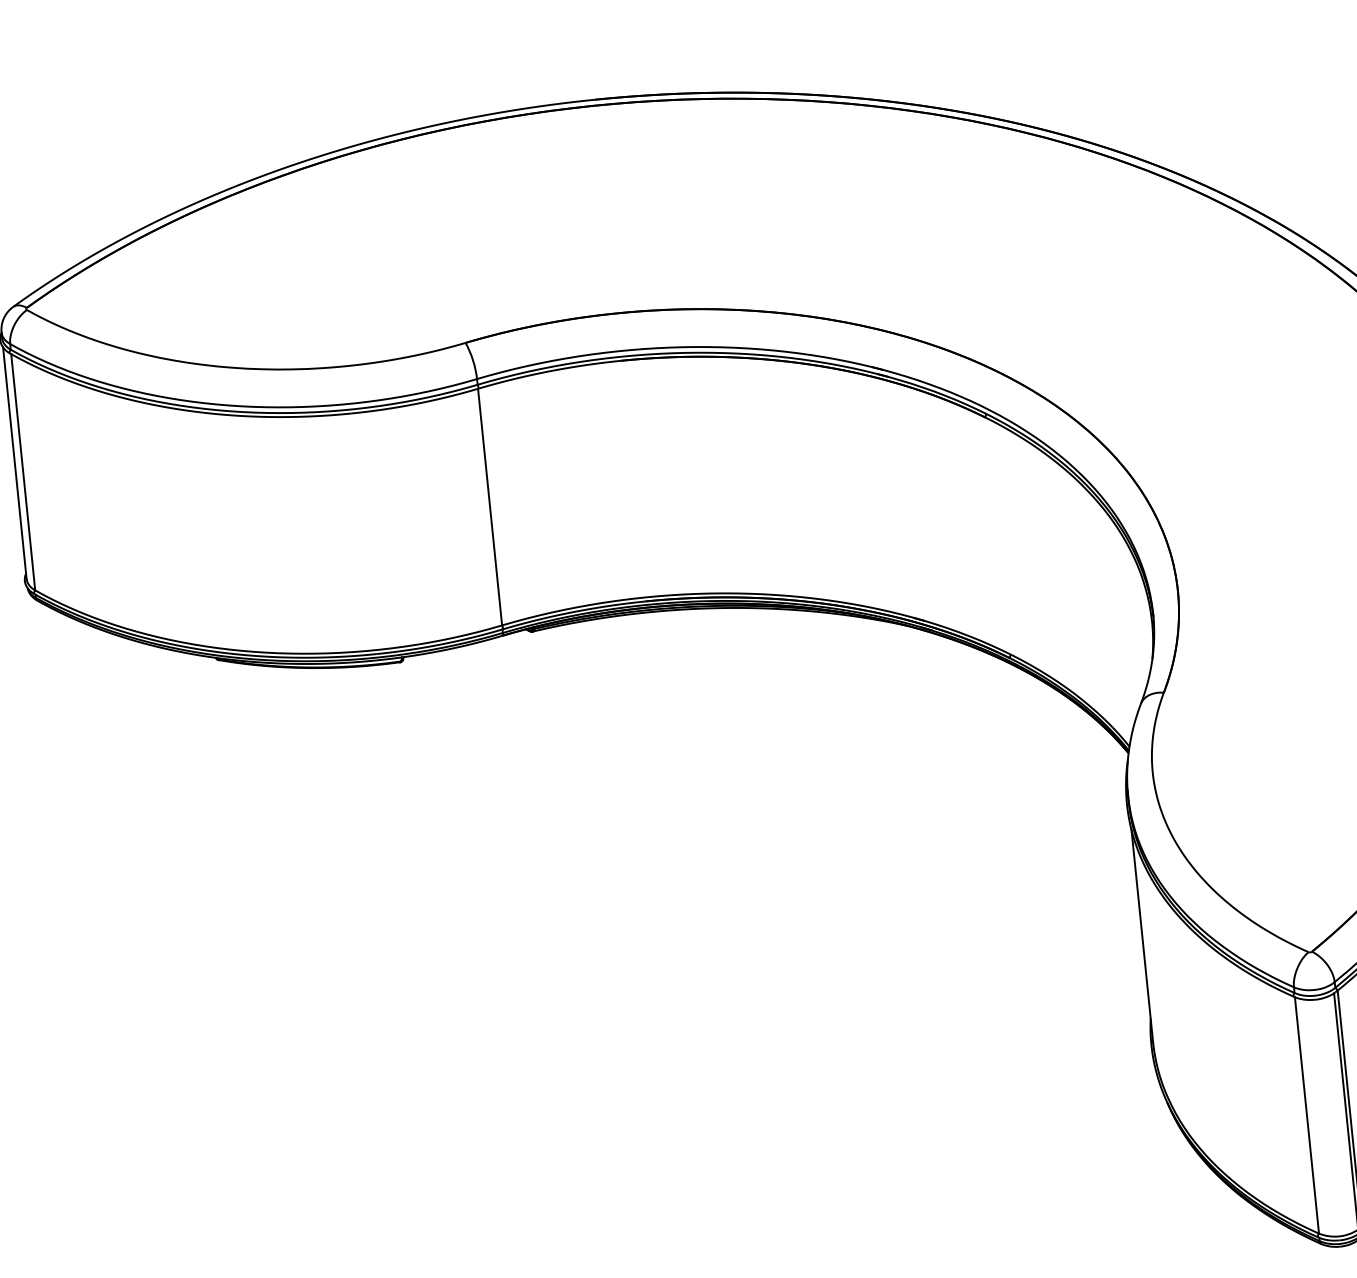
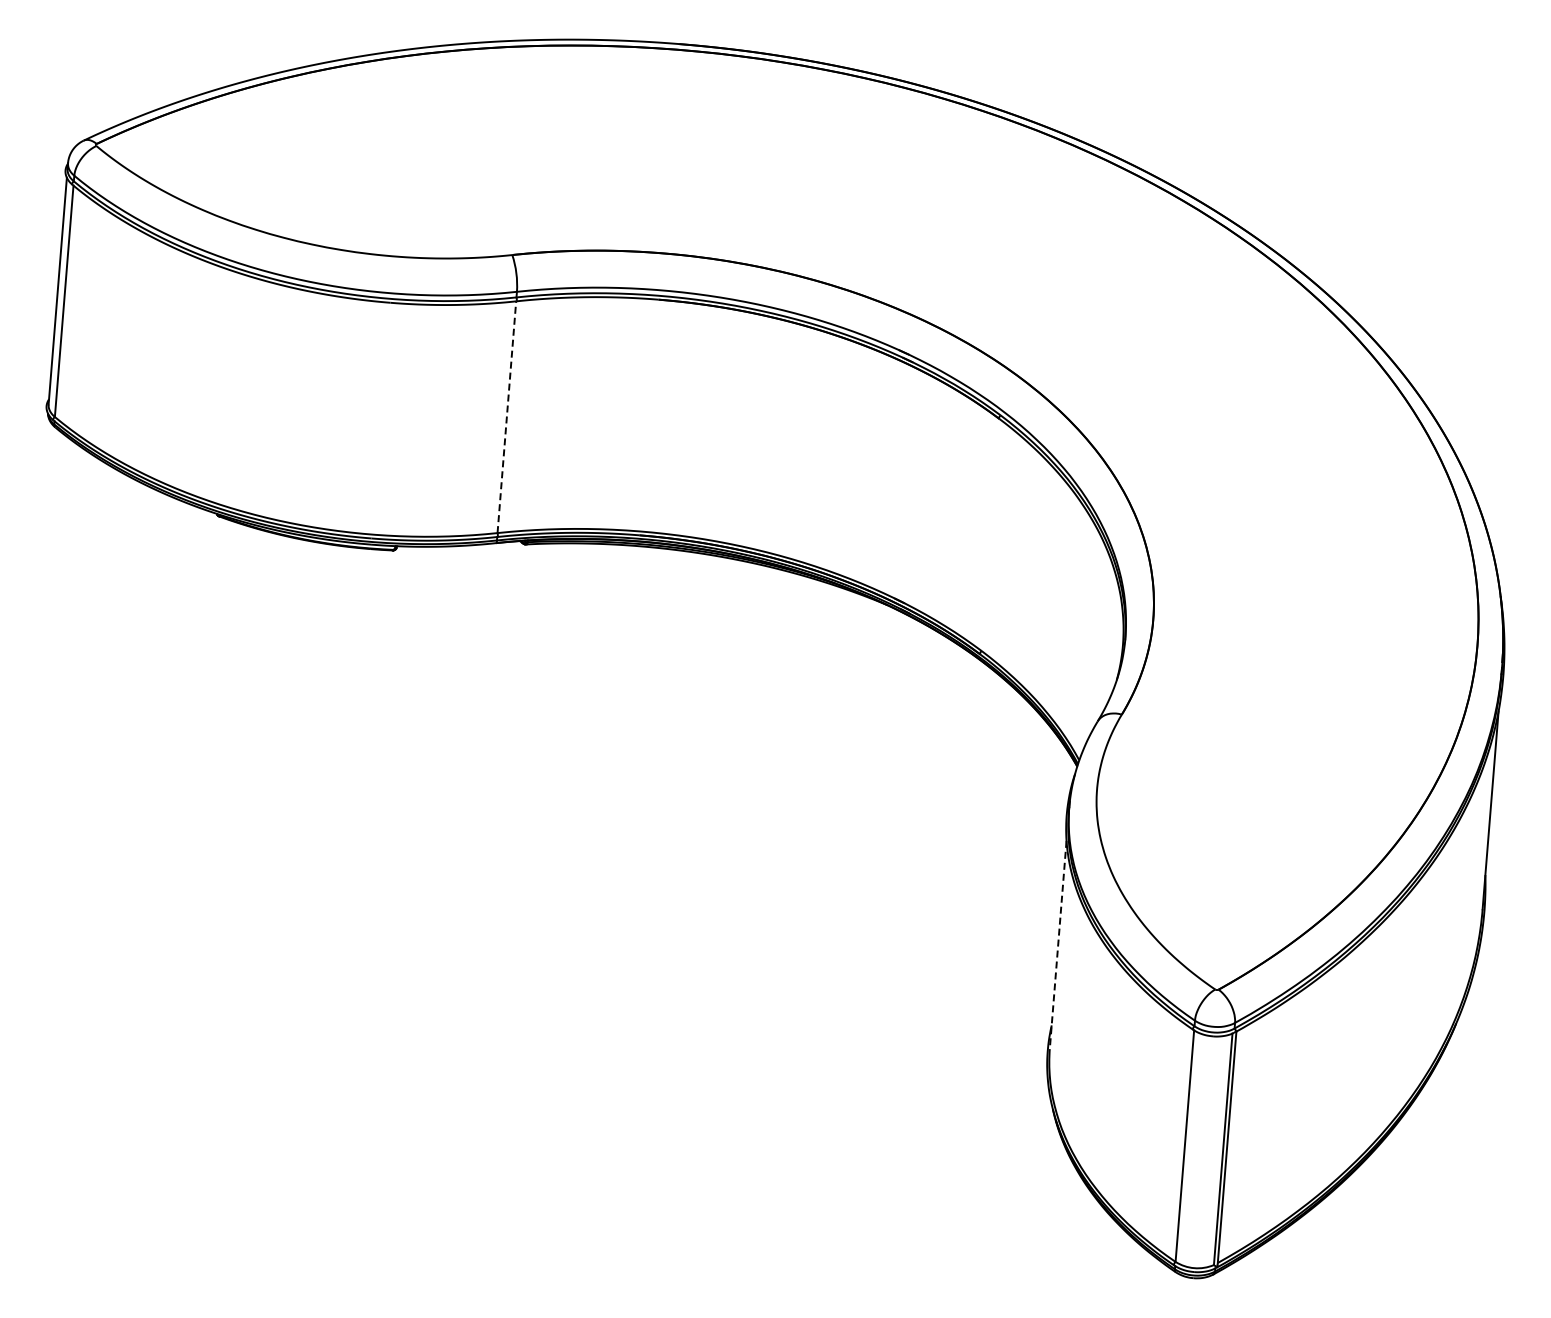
line: (489, 506) -> (506, 416), solid -> dashed
line: (1142, 936) -> (1058, 945), solid -> dashed

